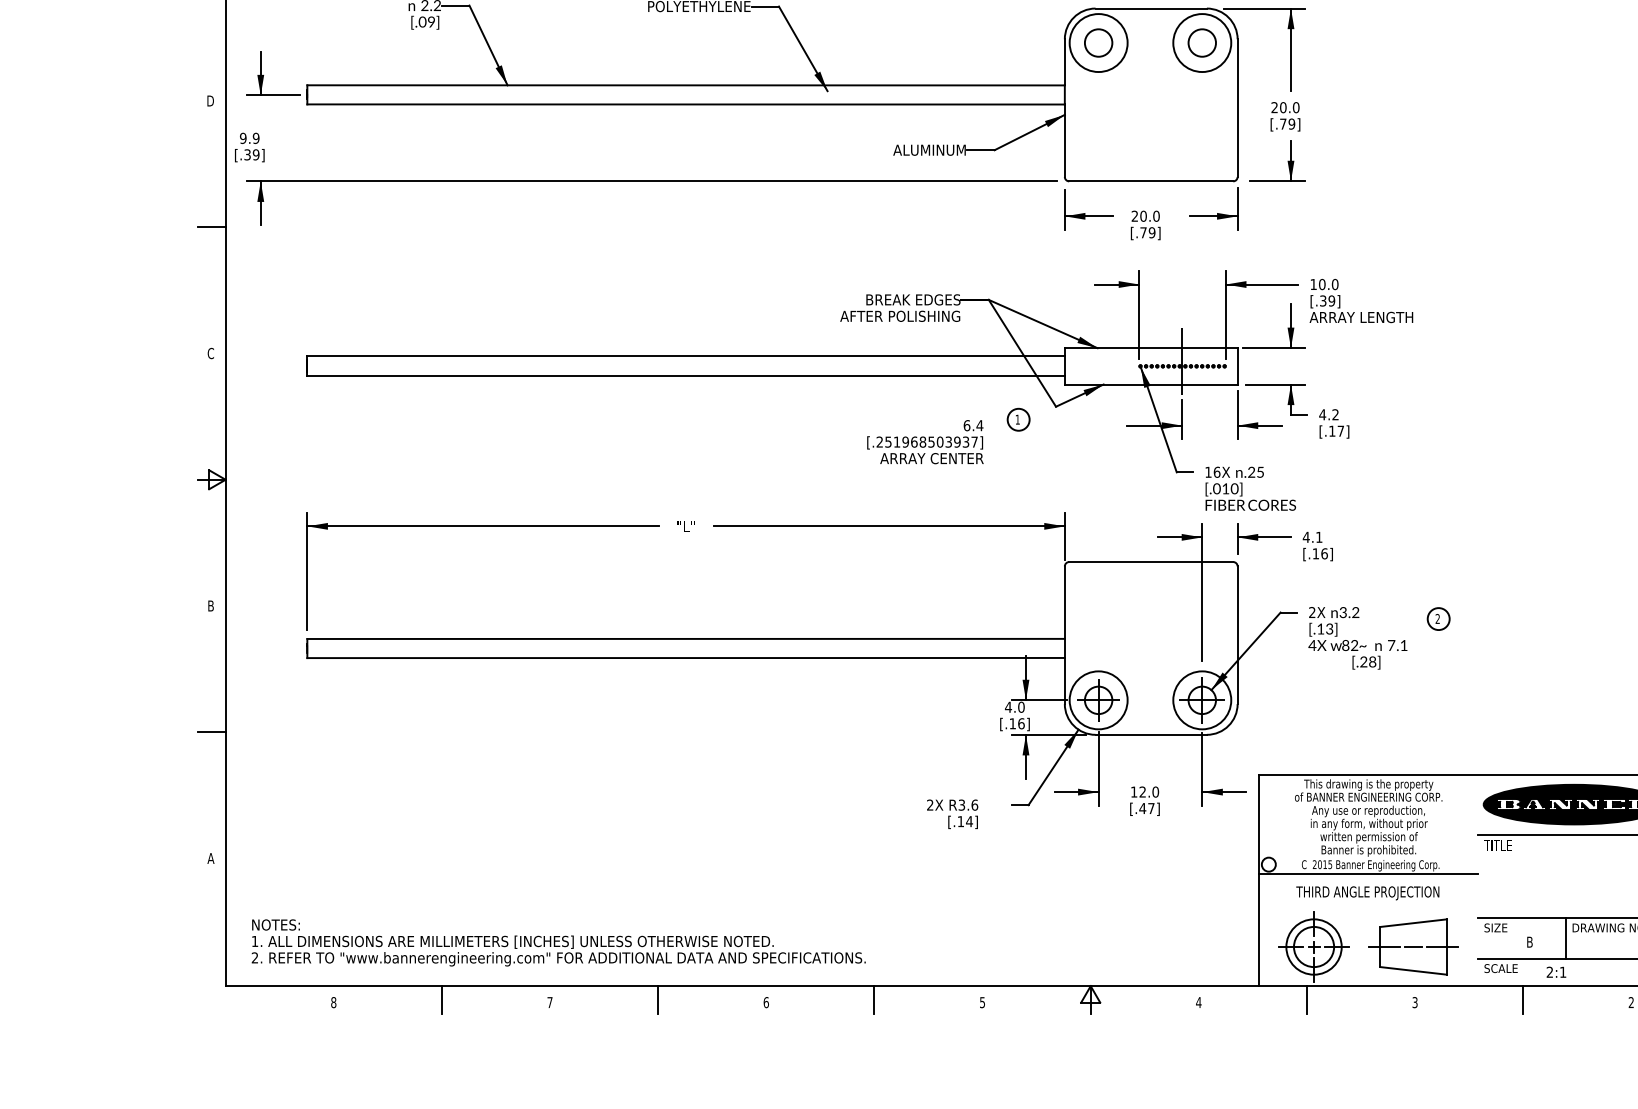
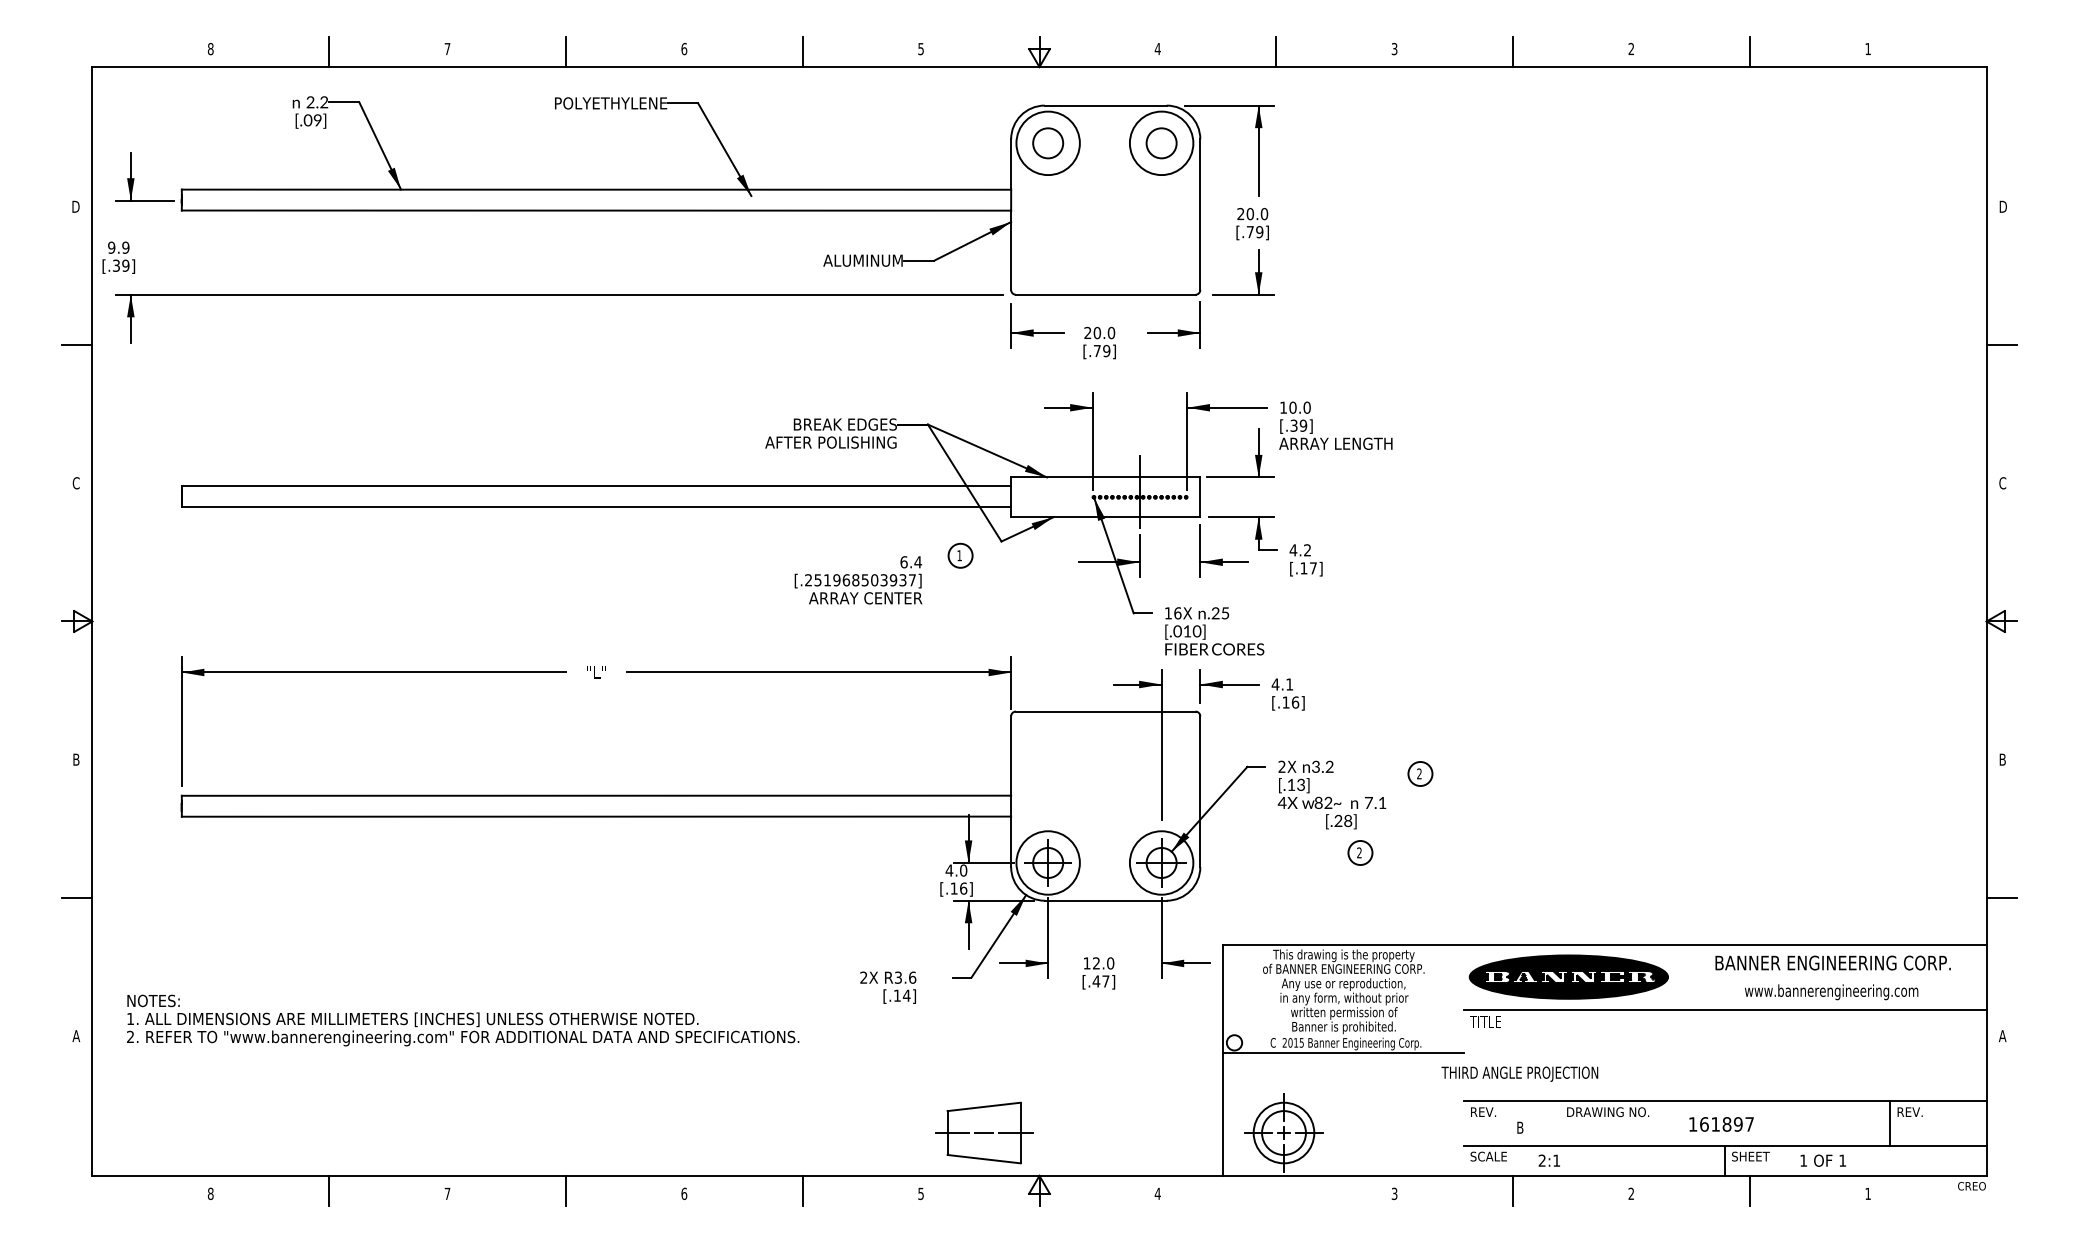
part: (1383, 690) -> (1360, 852), added
text: (1367, 892) -> (1519, 1073), moved
text: (1496, 928) -> (1483, 1112), SIZE -> REV.
line: (1565, 938) -> (1559, 1123), removed
text: (559, 942) -> (463, 1020), moved
part: (1414, 946) -> (984, 1132), moved
line: (1307, 999) -> (1276, 1190), removed

